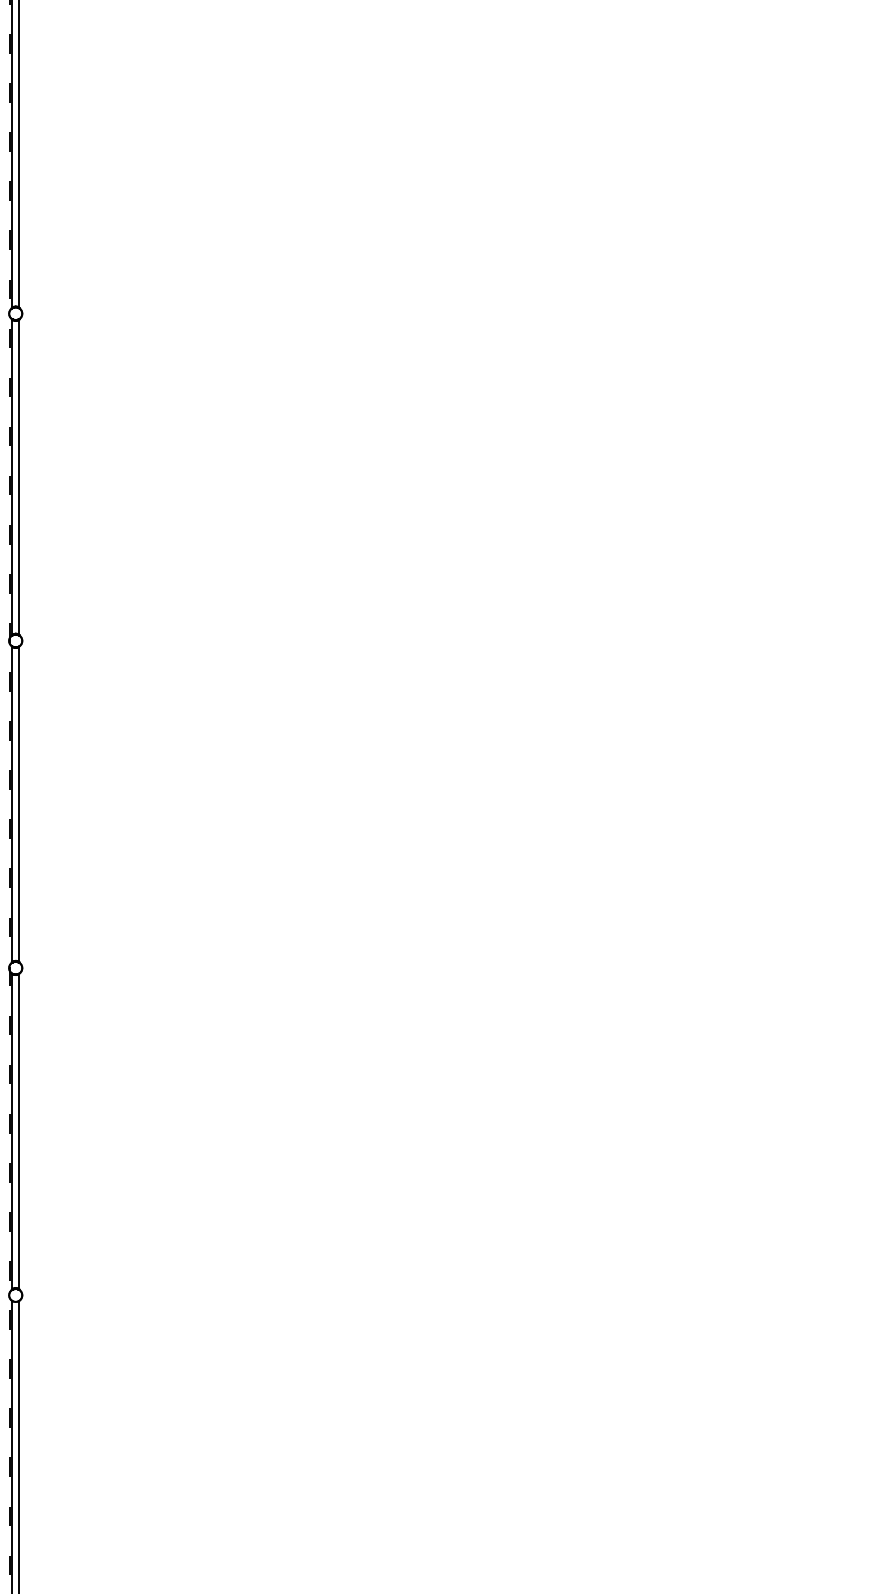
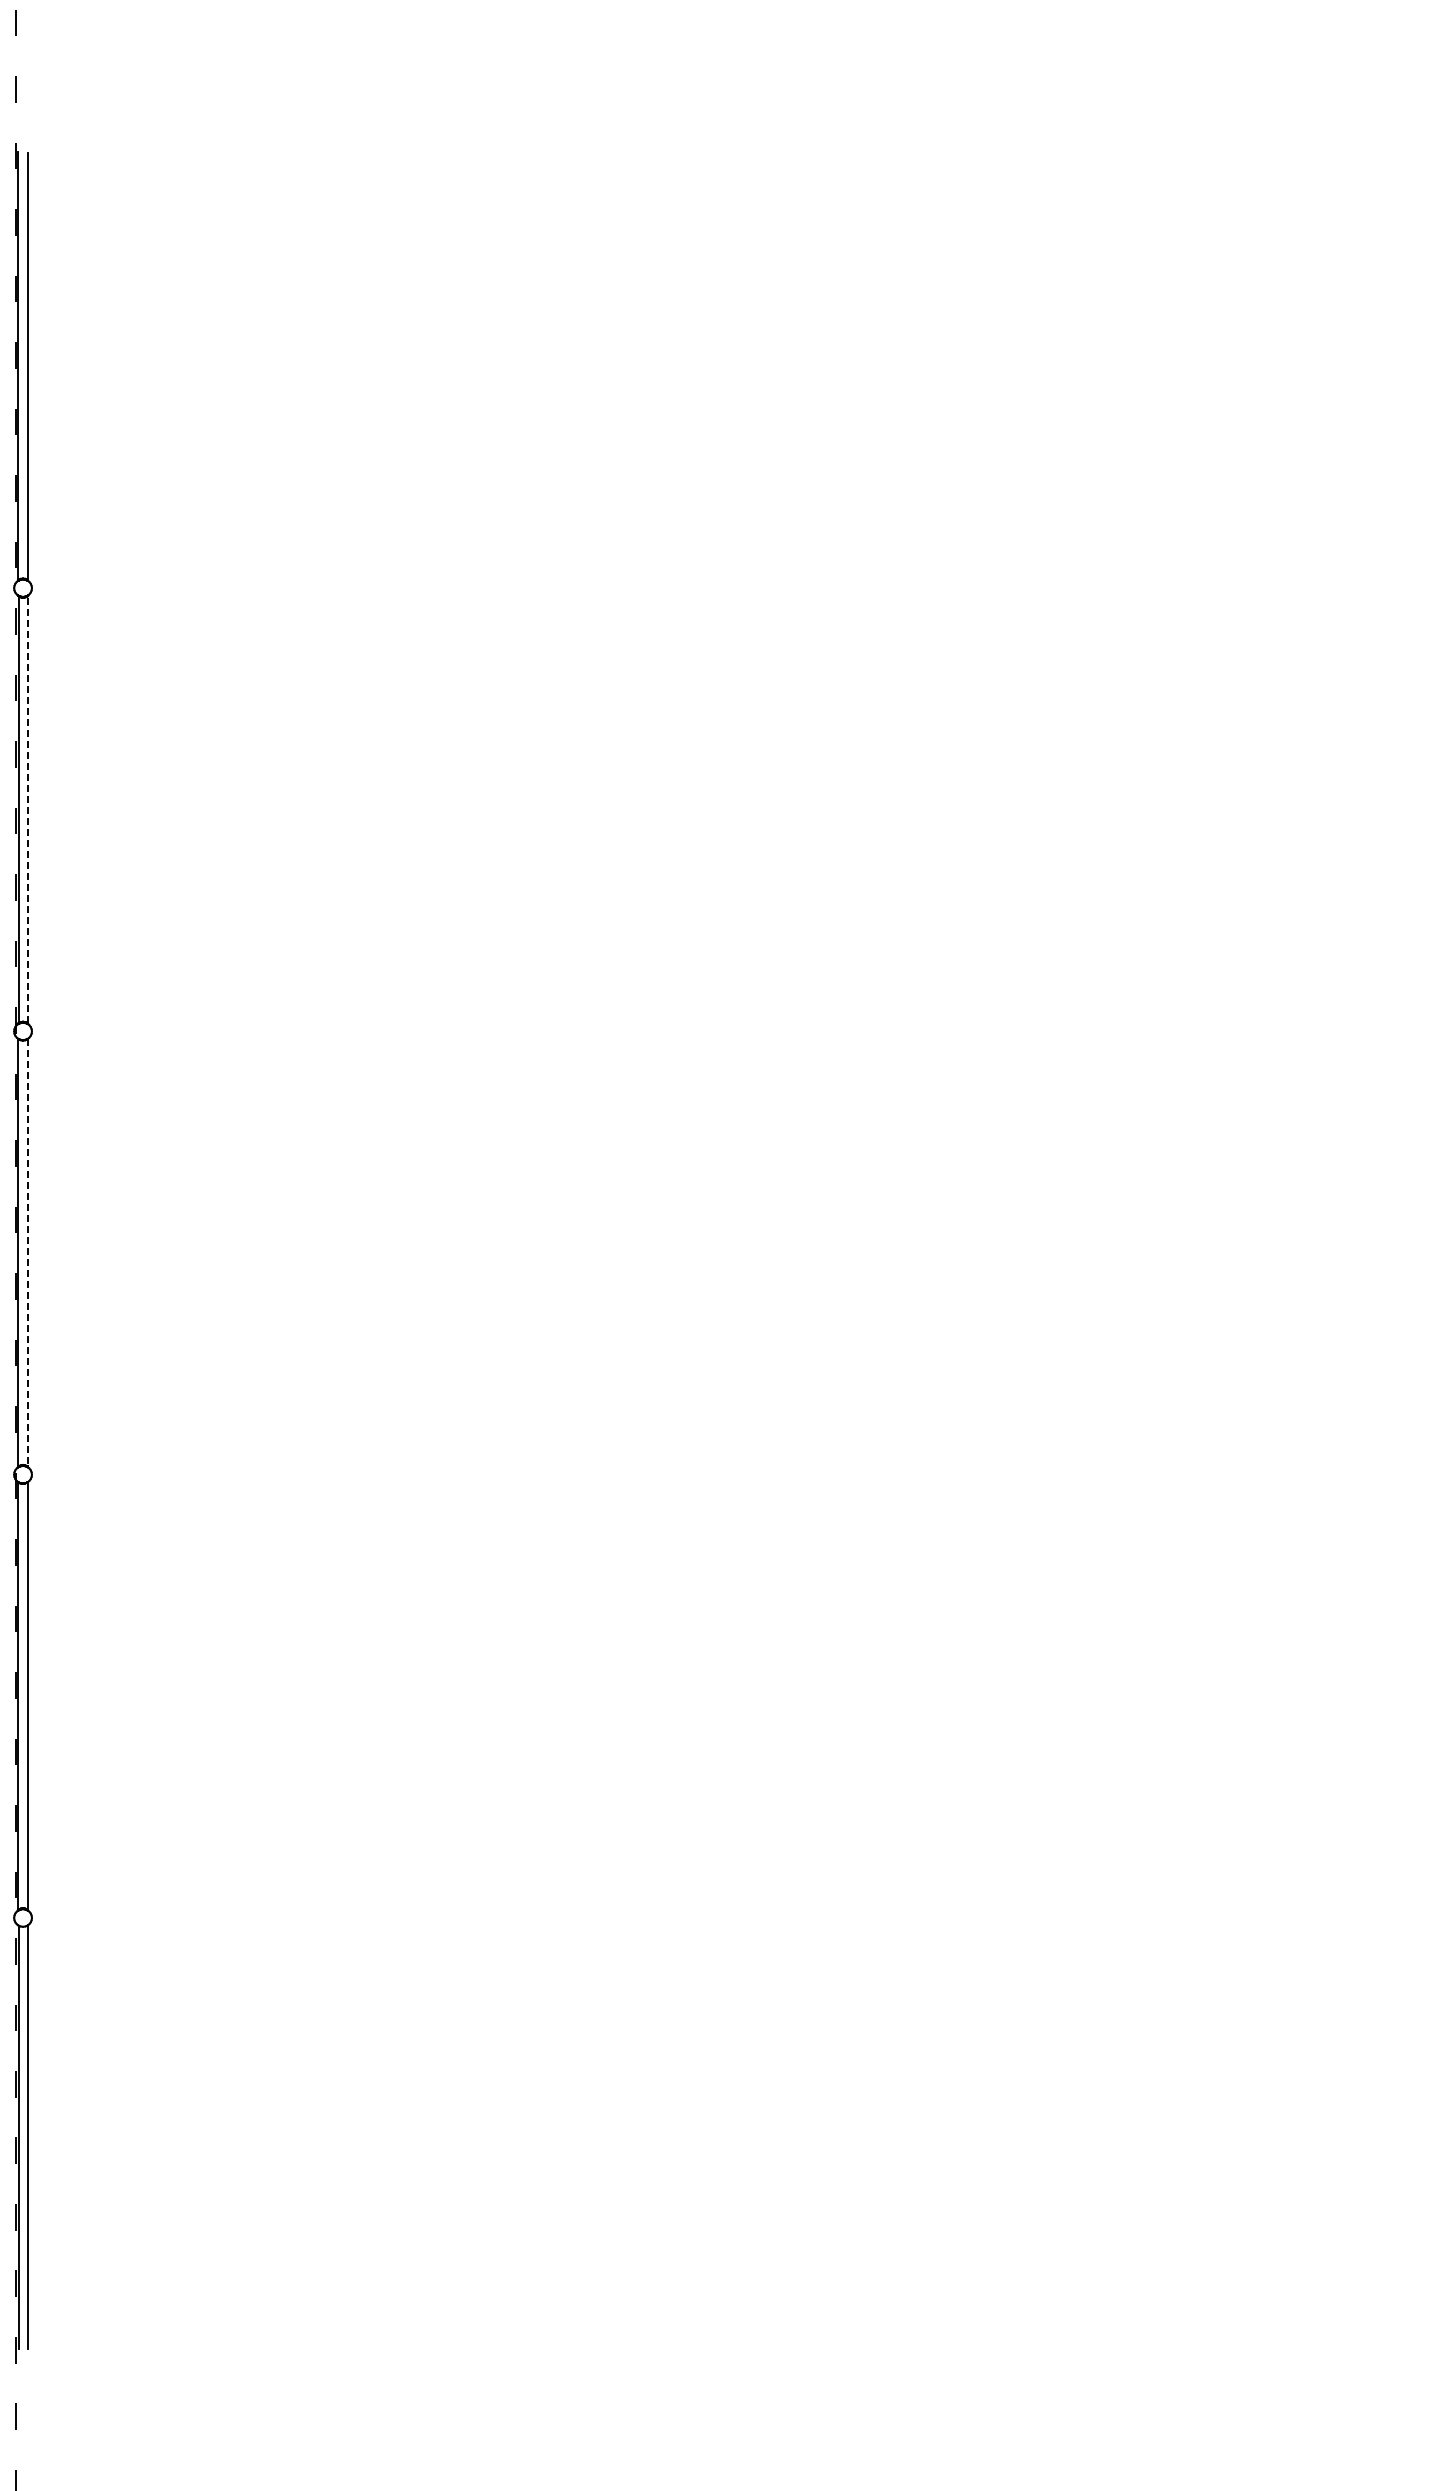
line: (19, 477) -> (27, 809), solid -> dashed
line: (19, 804) -> (27, 1252), solid -> dashed

